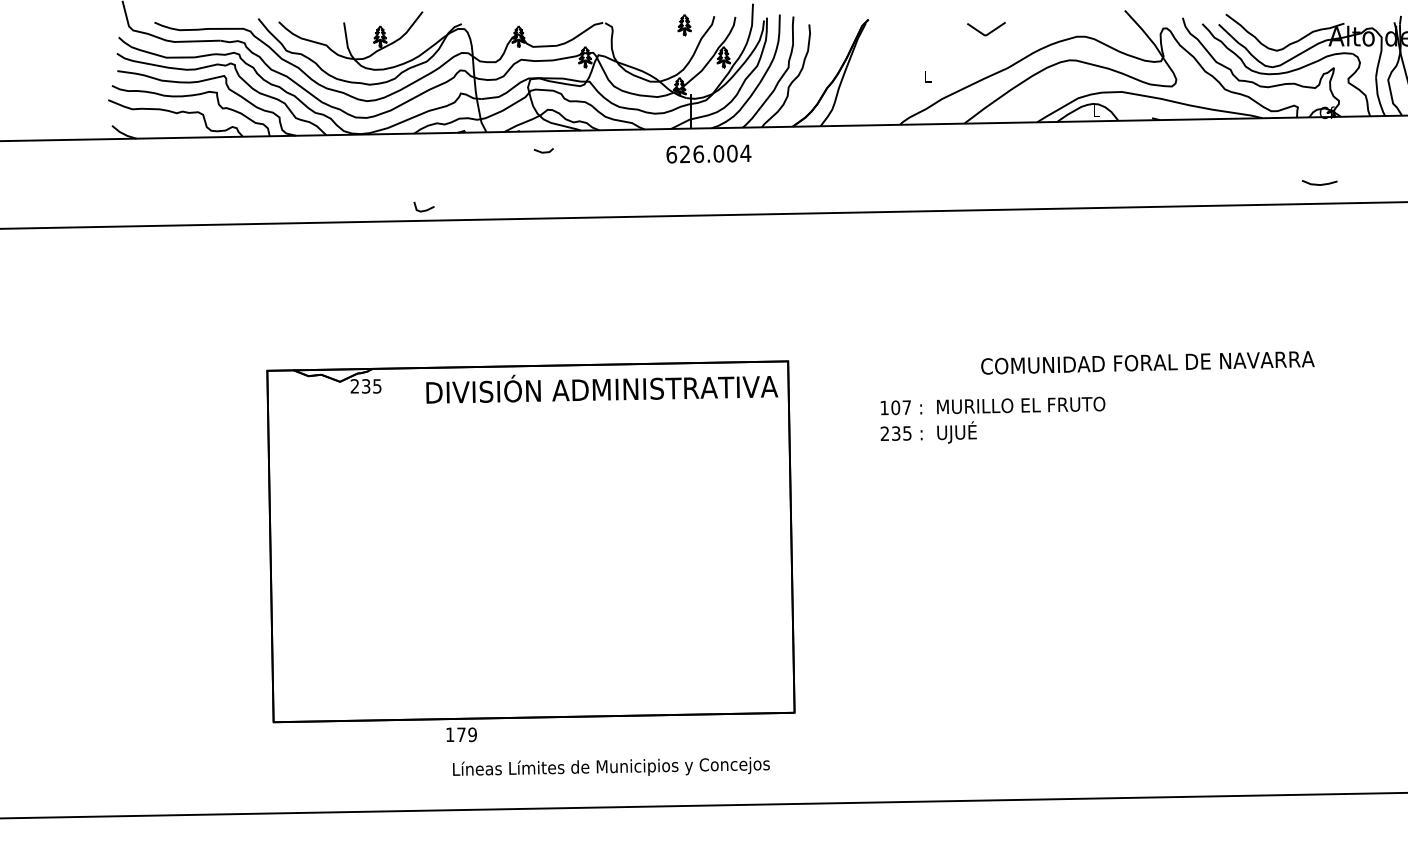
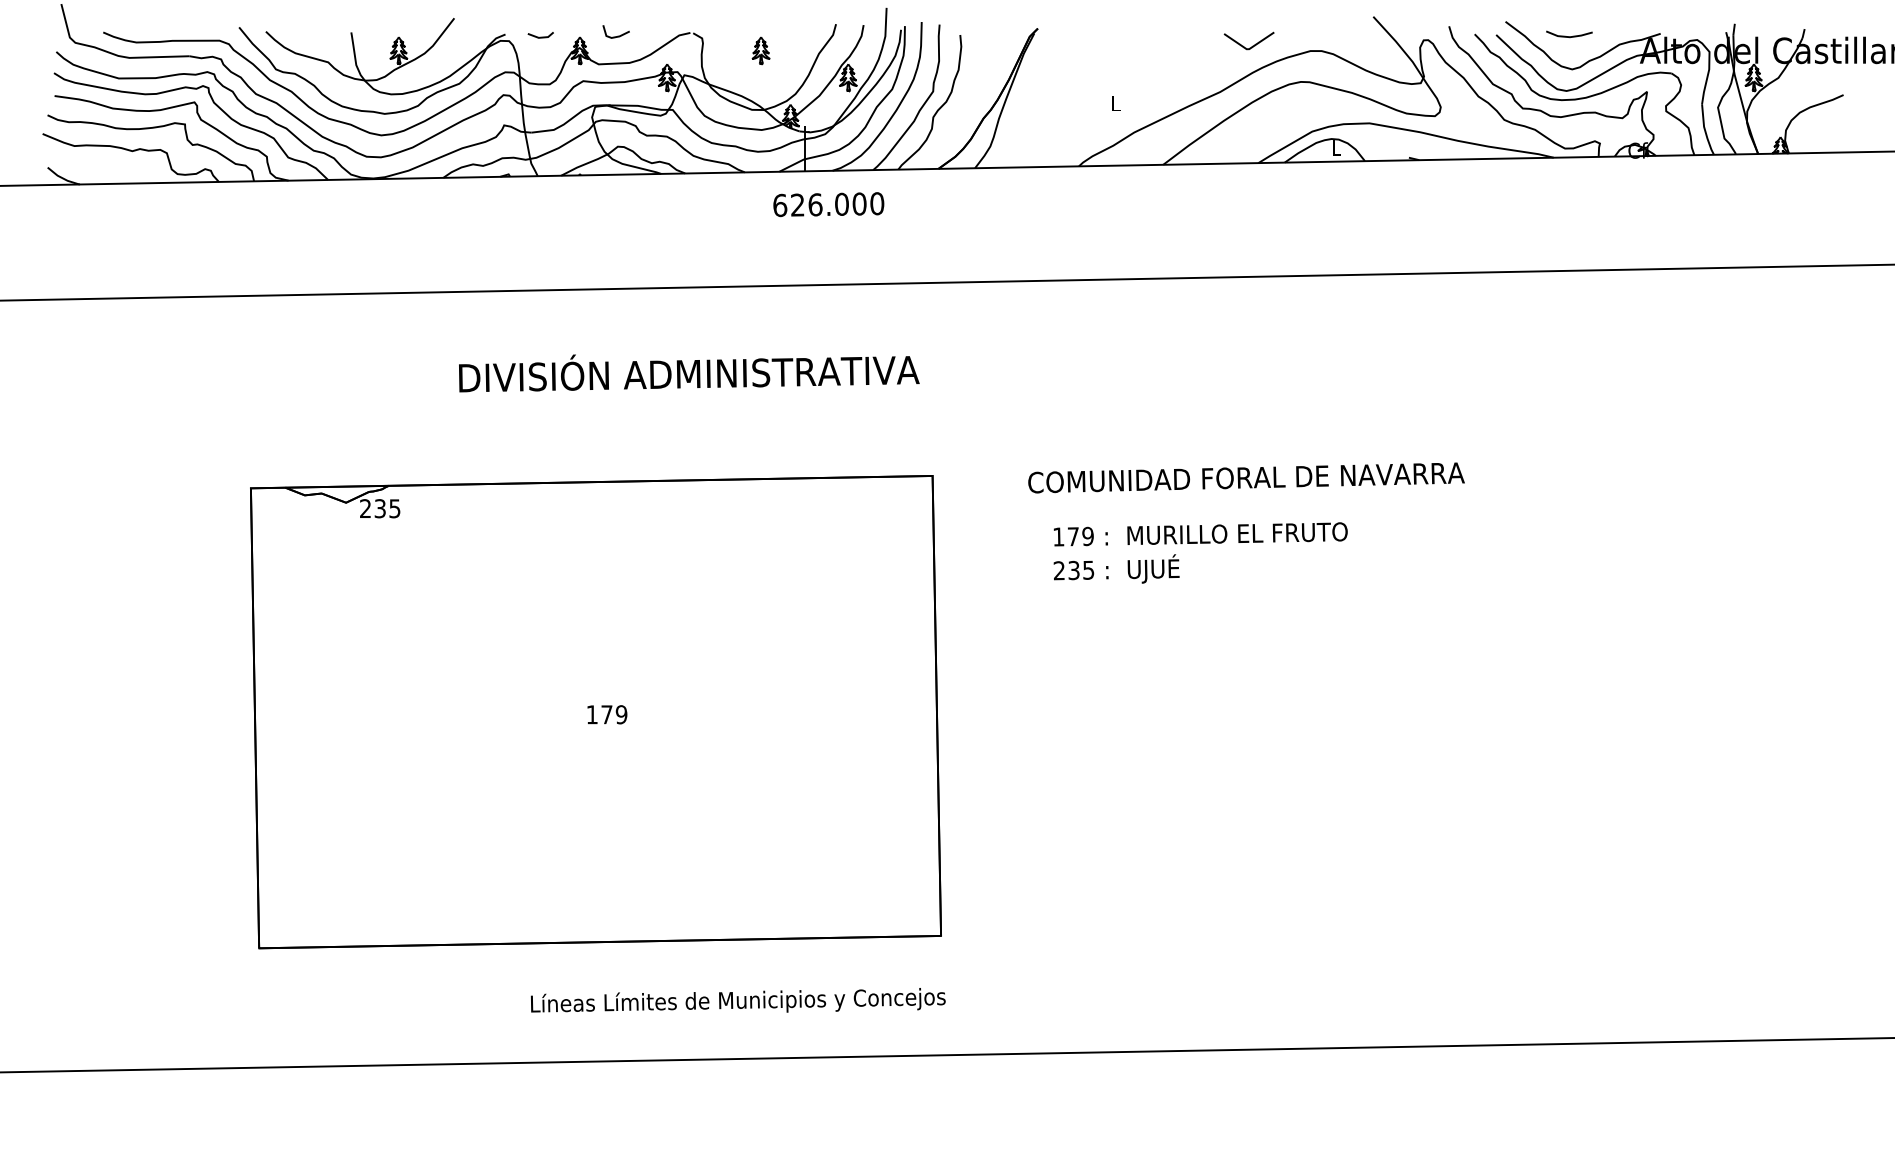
part: (684, 24) -> (760, 50), moved
line: (988, 32) -> (1252, 45), moved
line: (543, 151) -> (540, 36), moved
text: (746, 153) -> (877, 203), 626.004 -> 626.000
line: (1319, 184) -> (1569, 36), moved
line: (425, 209) -> (617, 35), moved
text: (1147, 362) -> (1246, 477), moved
text: (602, 389) -> (689, 373), moved
text: (901, 407) -> (1080, 536), 107 -> 179
text: (461, 734) -> (607, 714), moved
text: (611, 766) -> (738, 1000), moved

